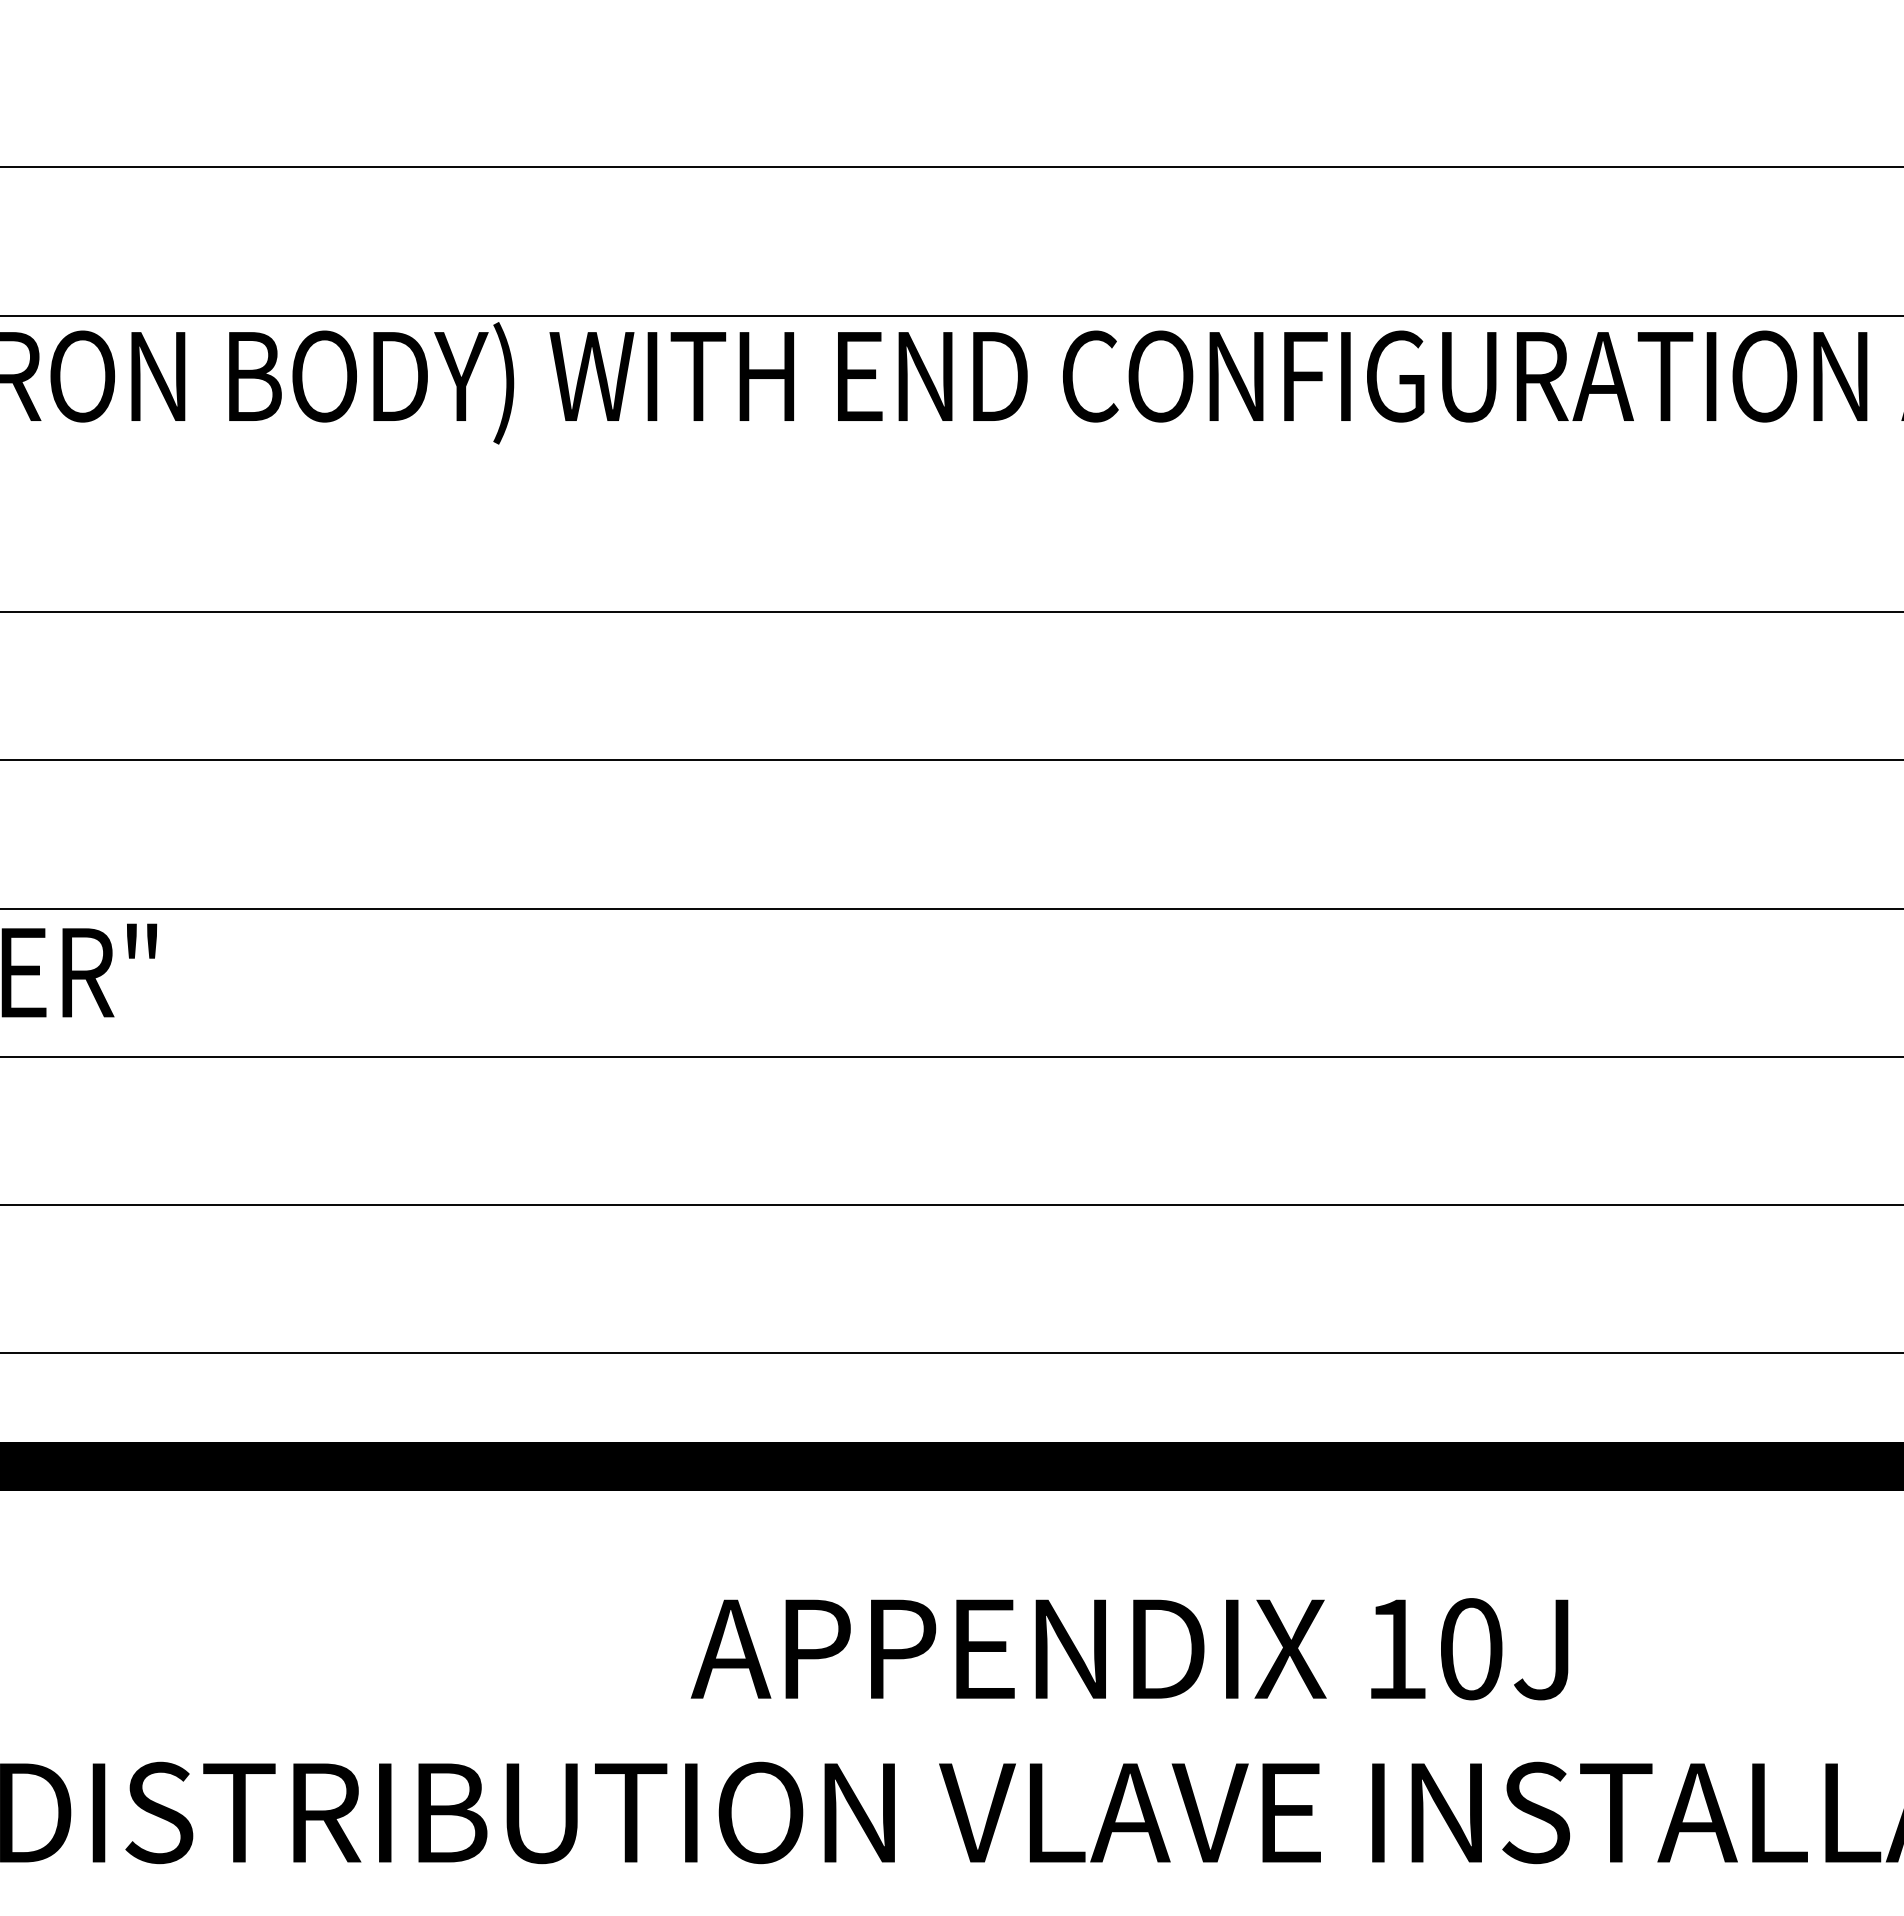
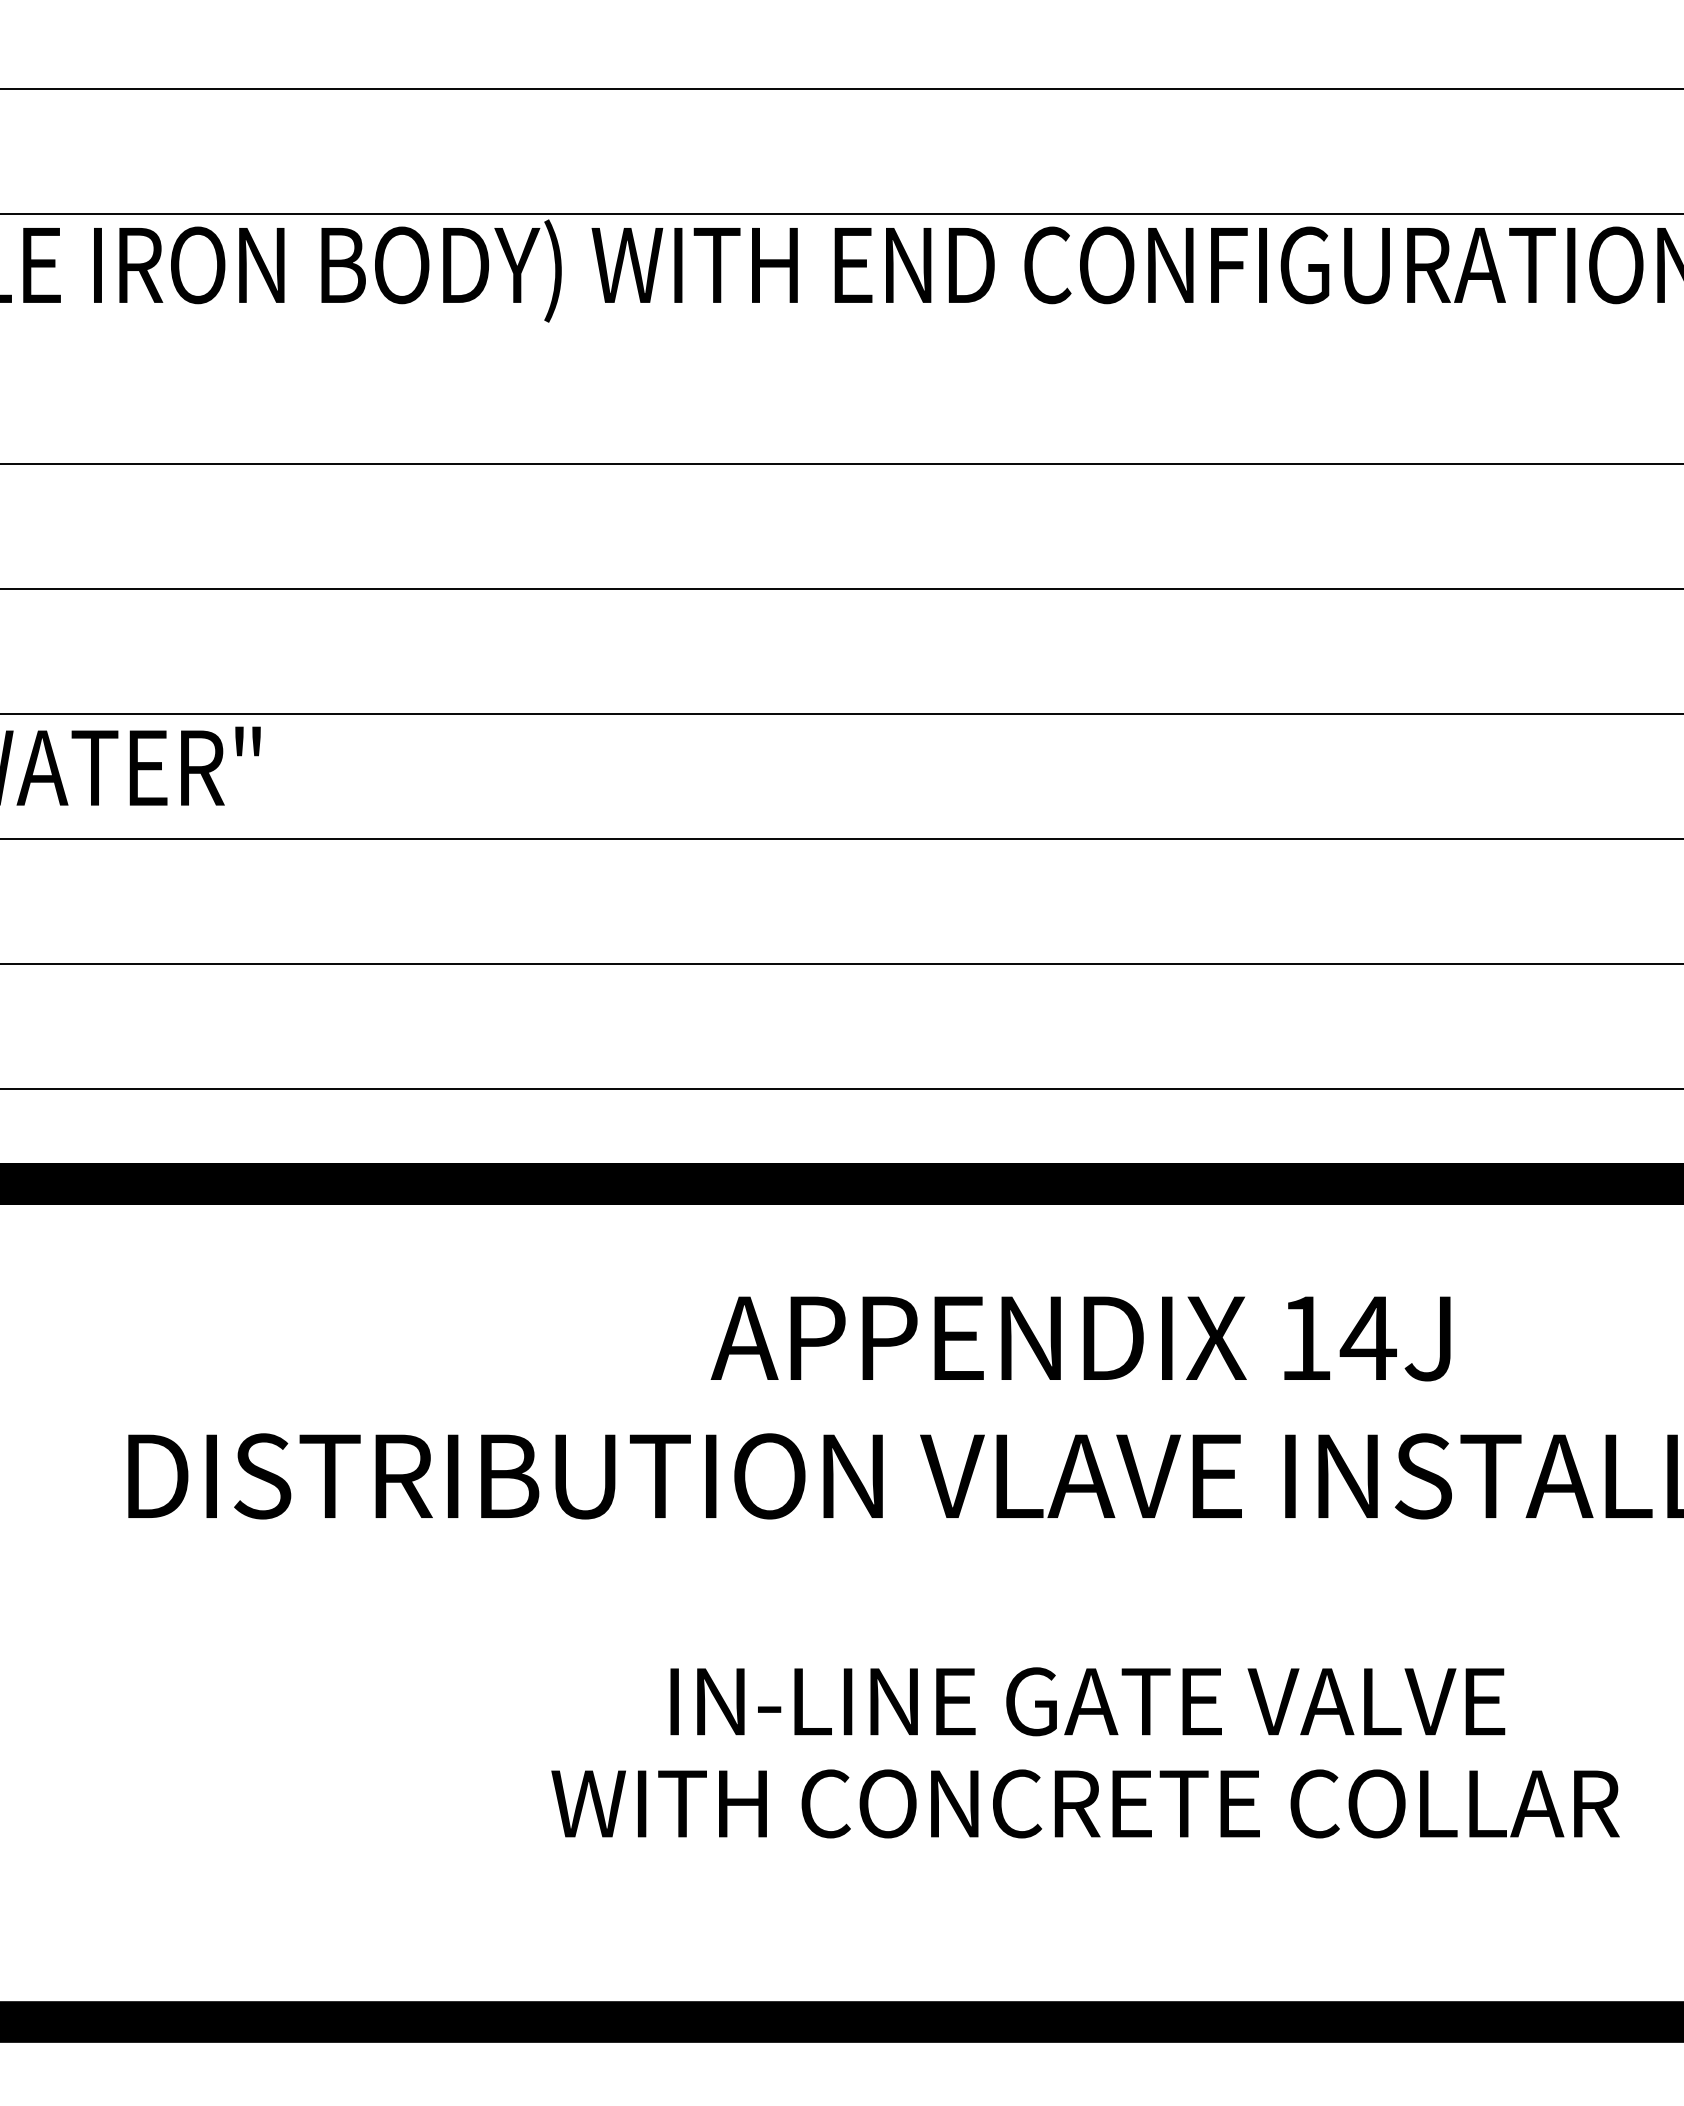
text: (1469, 1649) -> (1367, 1338), 10J -> 14J

